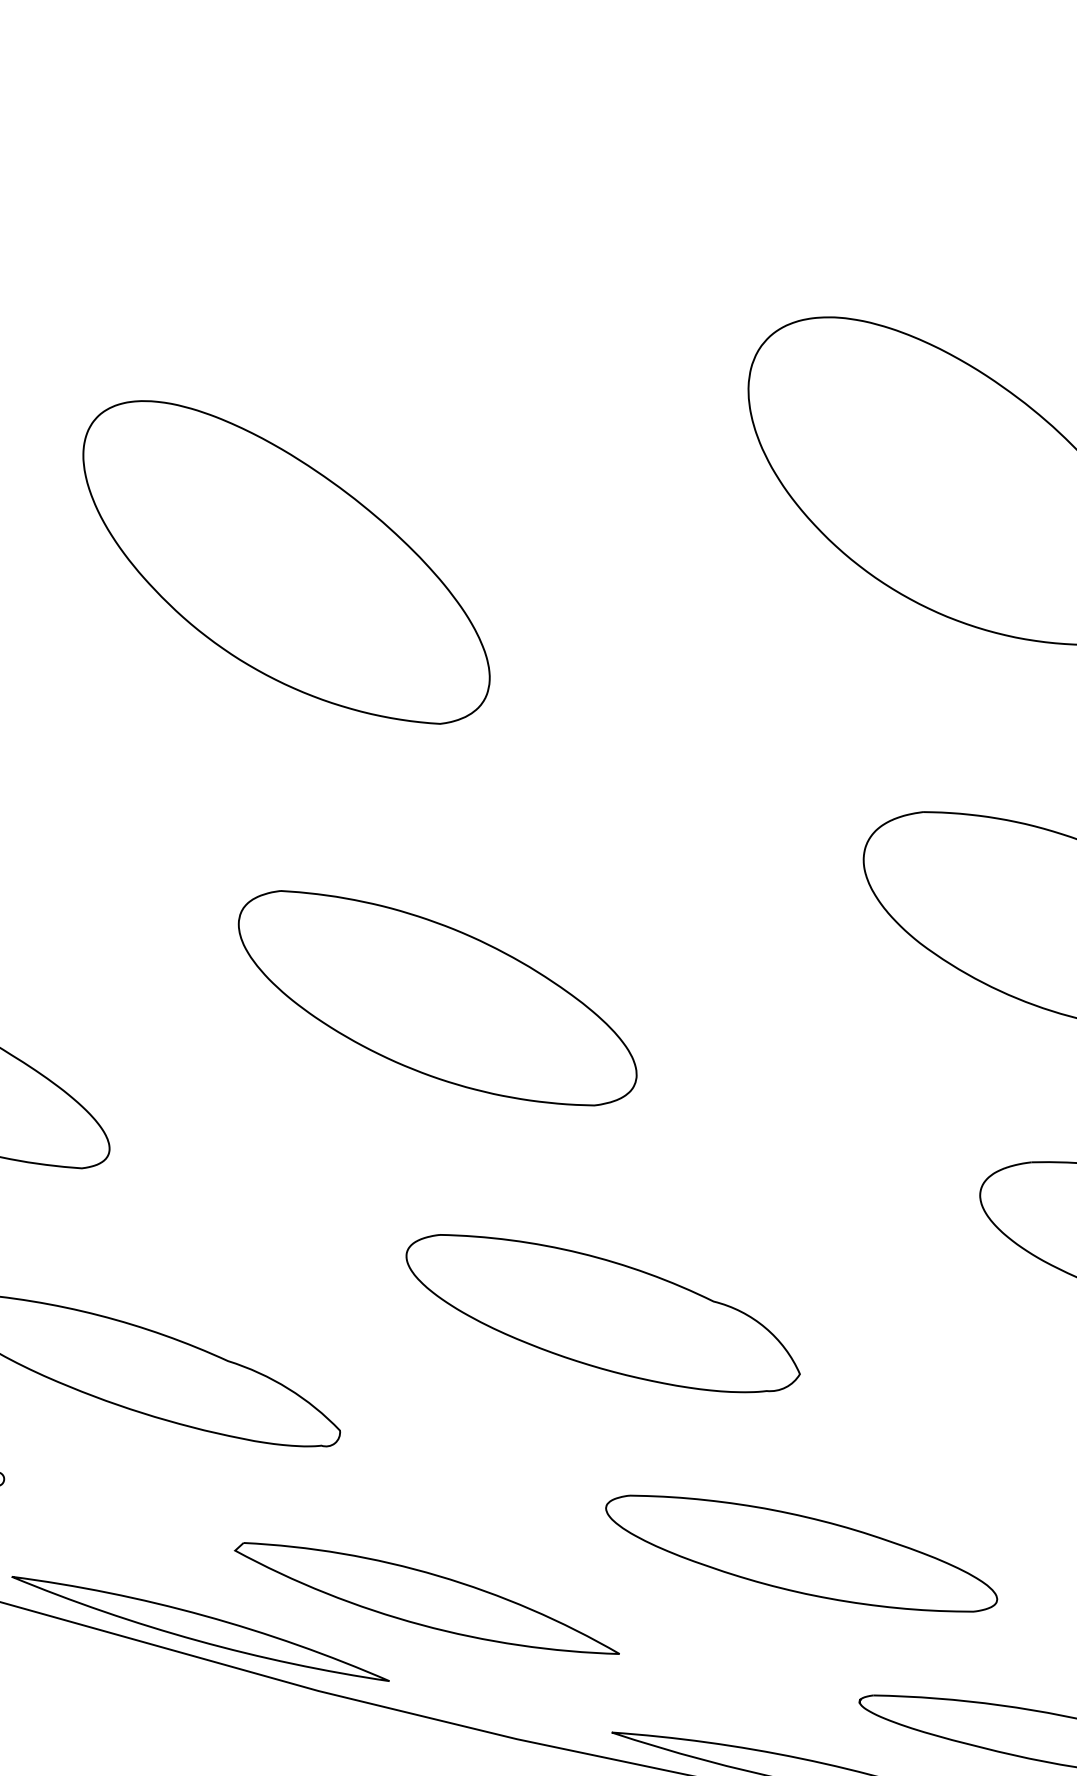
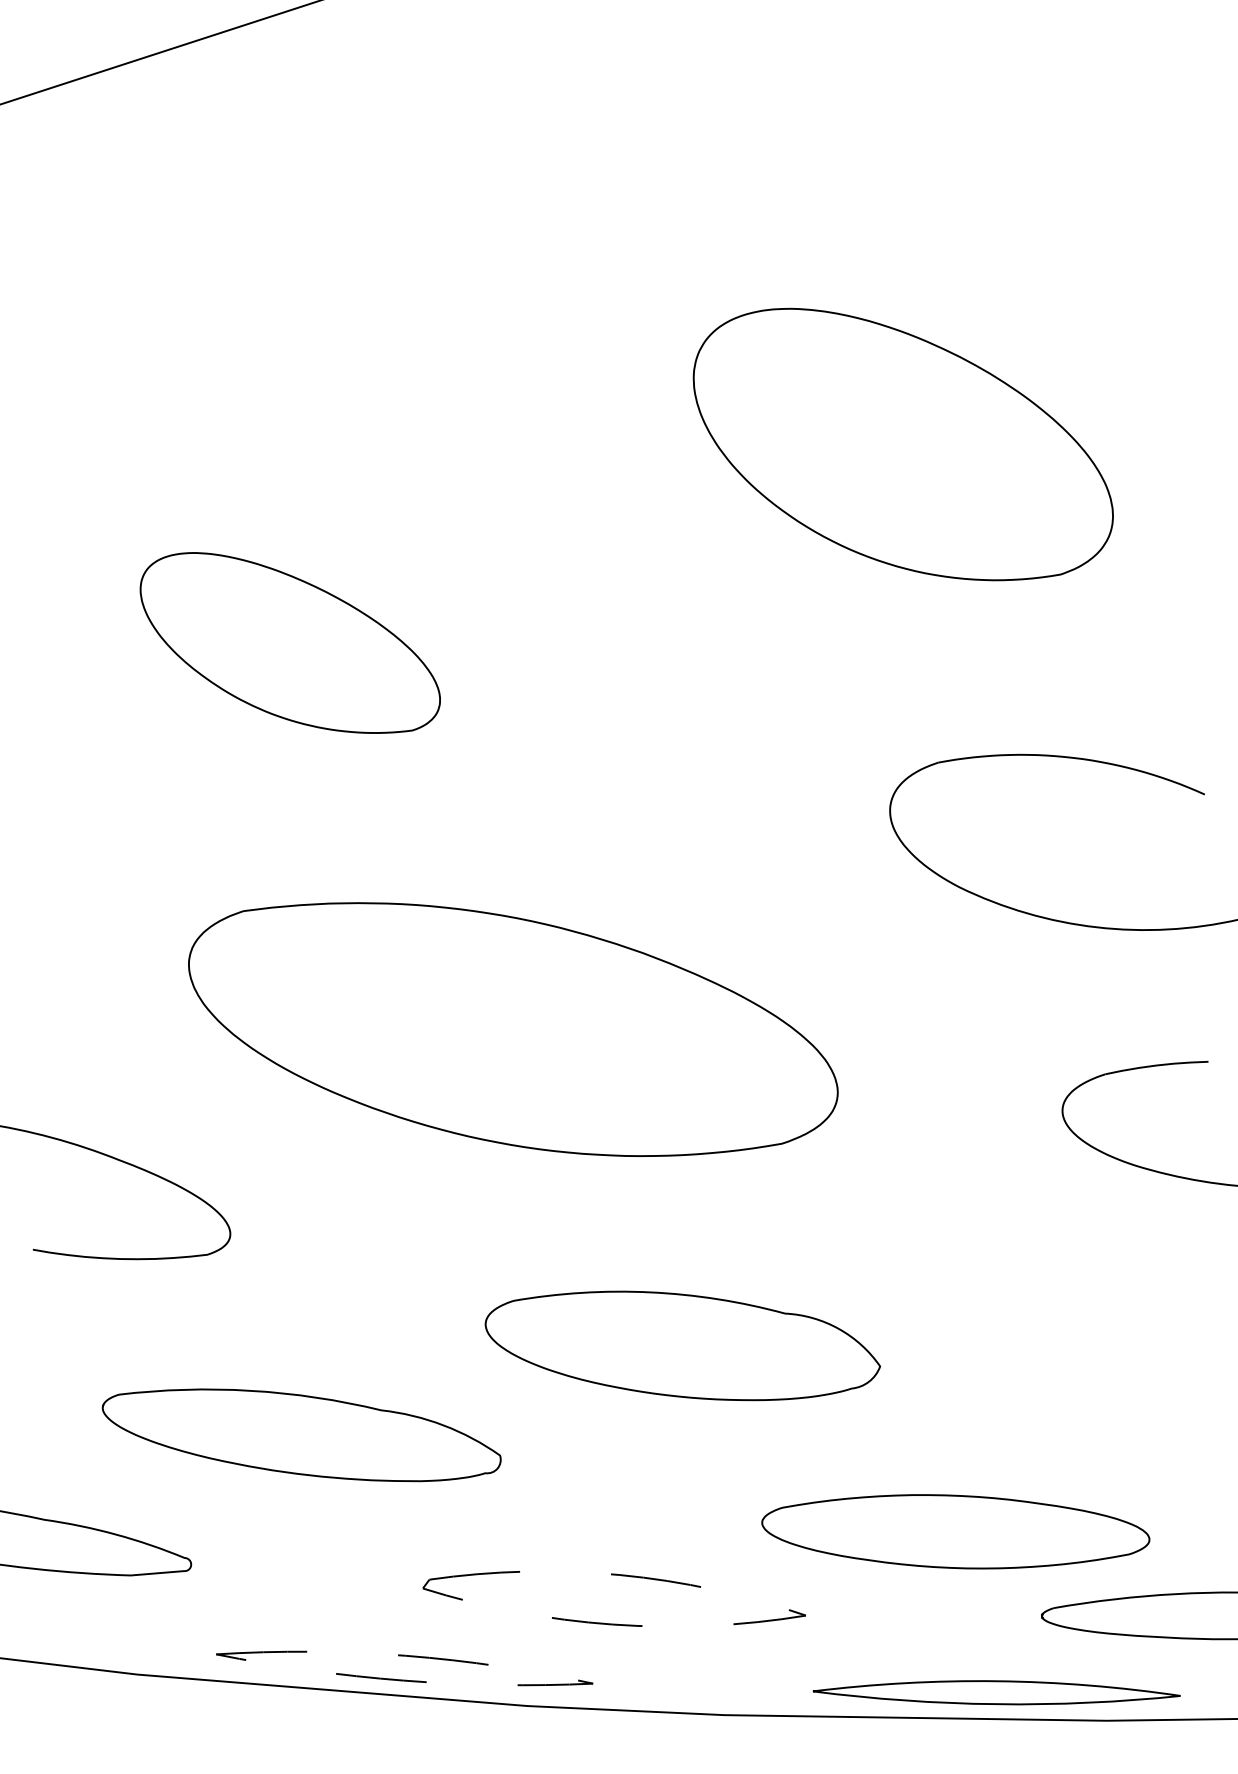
part: (287, 561) -> (290, 642), size x0.7
part: (436, 999) -> (512, 1029), size x1.6
part: (602, 1313) -> (682, 1345), moved
part: (801, 1554) -> (955, 1531), moved
line: (605, 1653) -> (792, 1617), solid -> dashed
line: (389, 1681) -> (593, 1683), solid -> dashed

